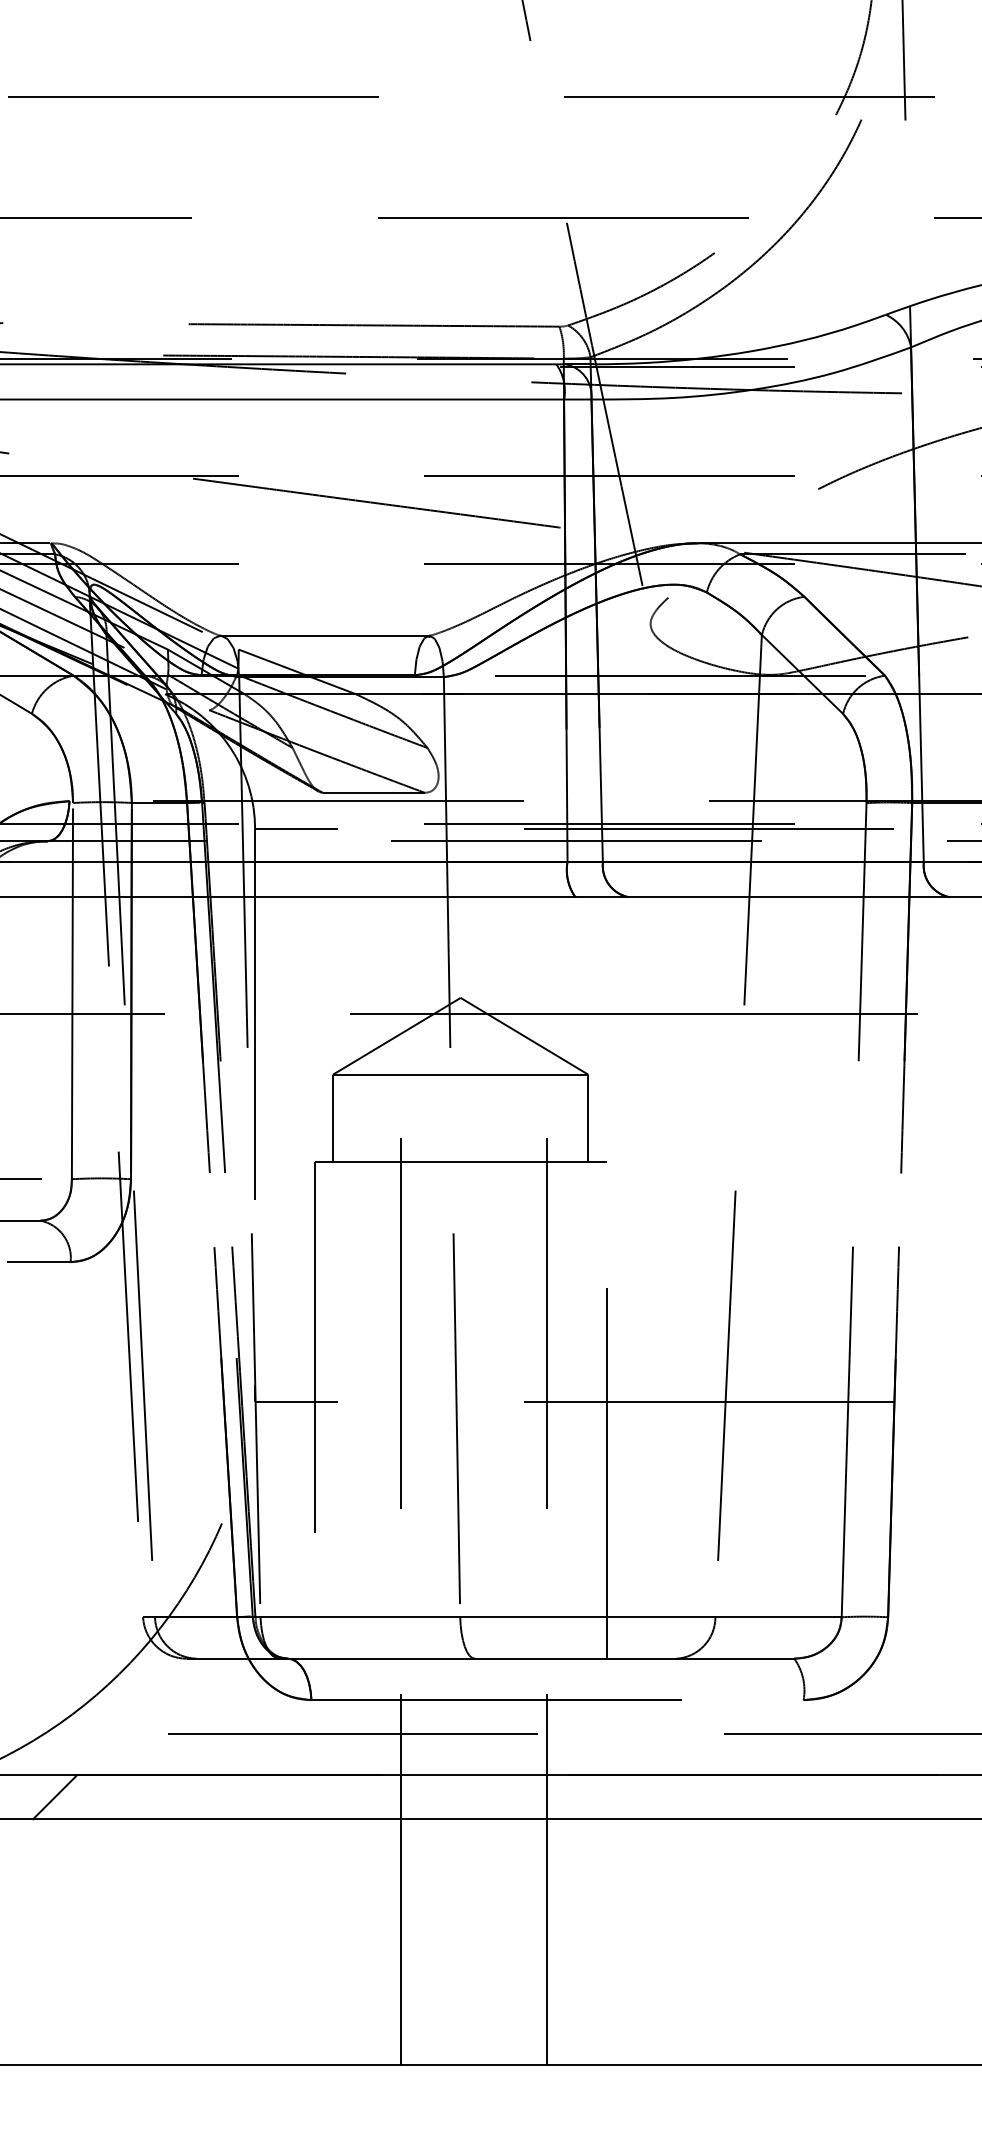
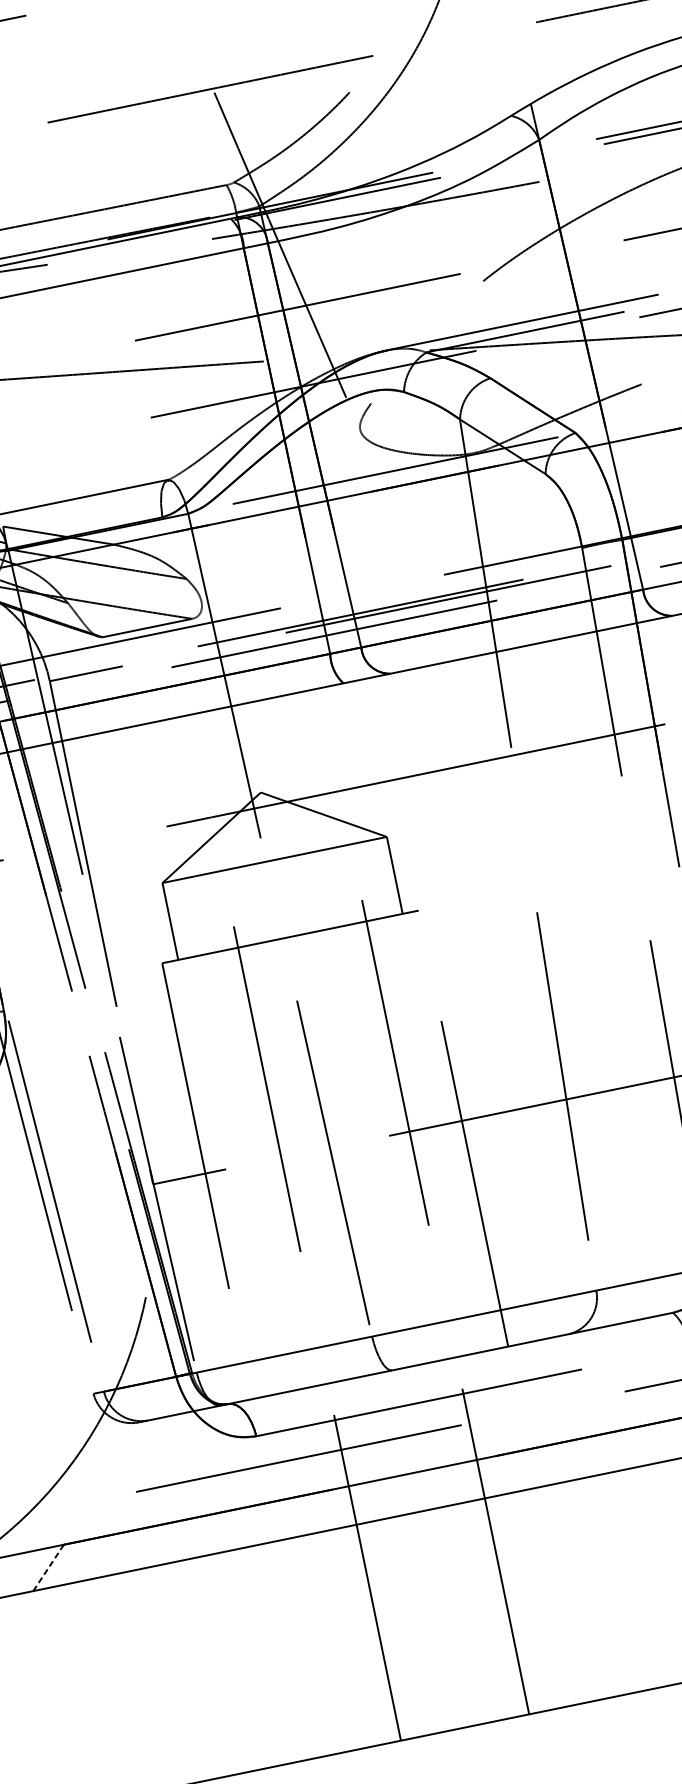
line: (54, 1797) -> (48, 1568), solid -> dashed

